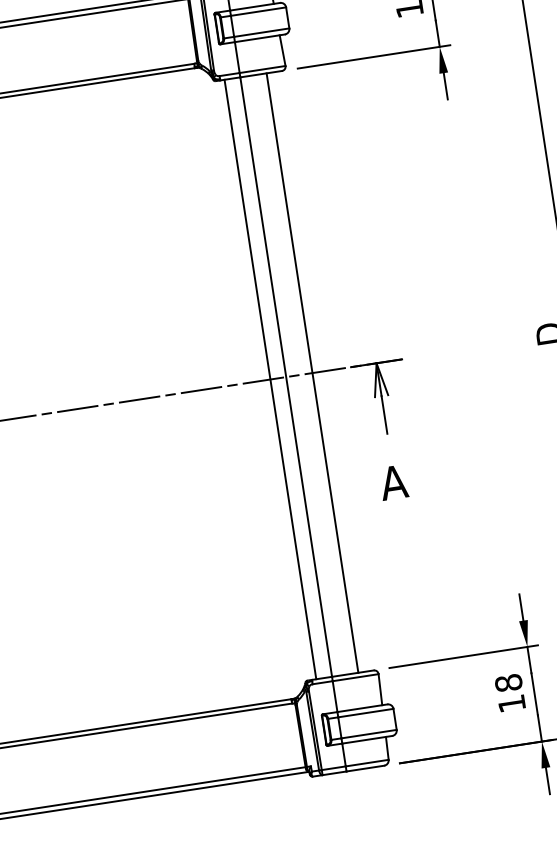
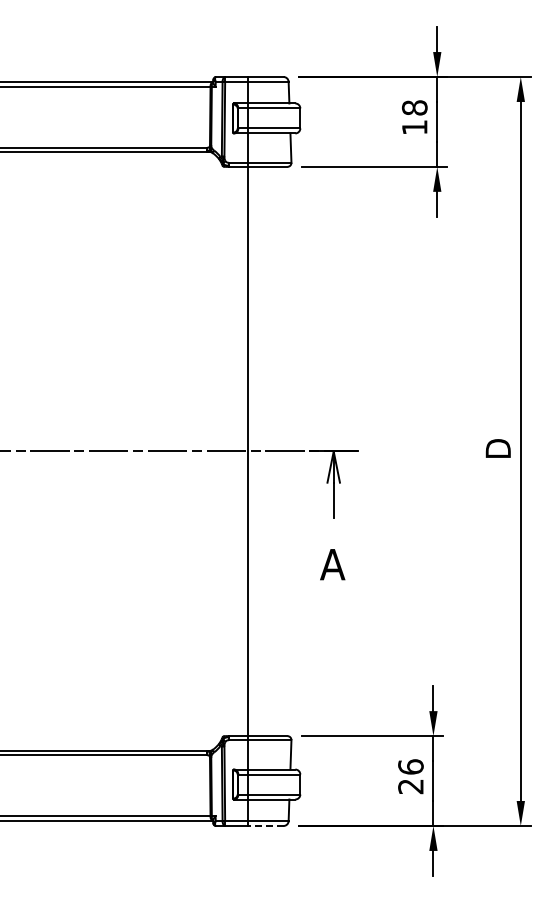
line: (312, 373) -> (272, 451), removed
line: (269, 379) -> (232, 451), removed
text: (509, 693) -> (410, 776), 18 -> 26
line: (364, 768) -> (265, 825), solid -> dashed

